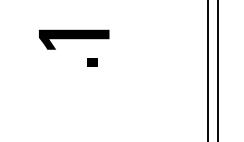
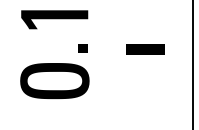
part: (74, 39) -> (54, 19), moved
part: (157, 62) -> (145, 48), added
part: (61, 96) -> (54, 81), added

